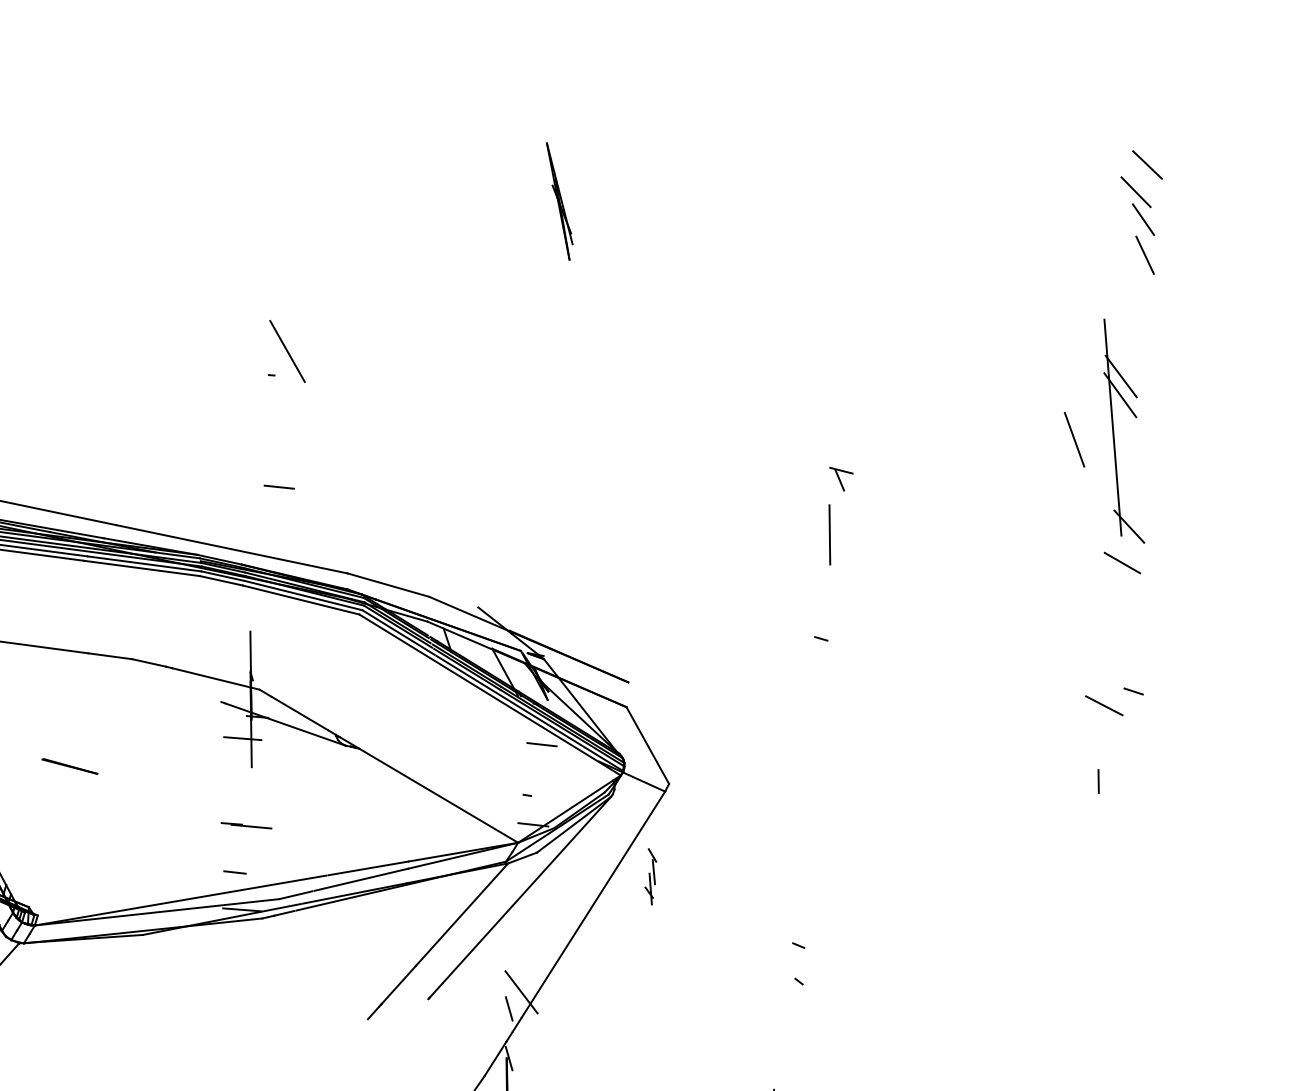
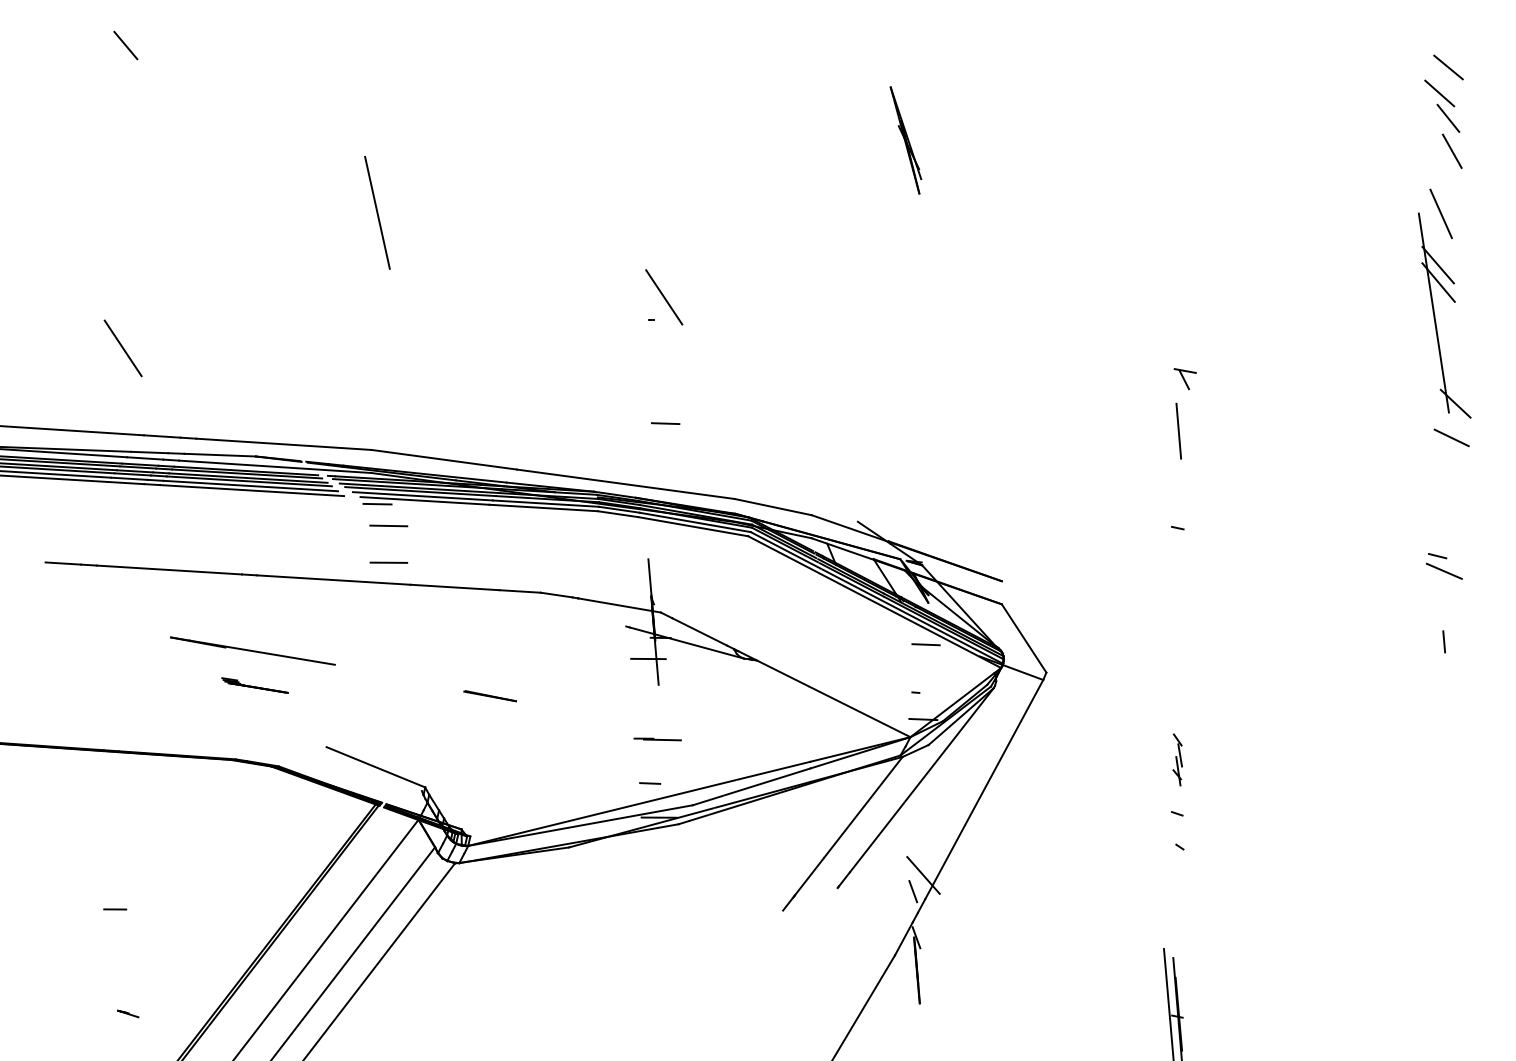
line: (1073, 439) -> (1440, 213), moved
line: (1133, 691) -> (1437, 556), moved
part: (650, 876) -> (1177, 759), moved

